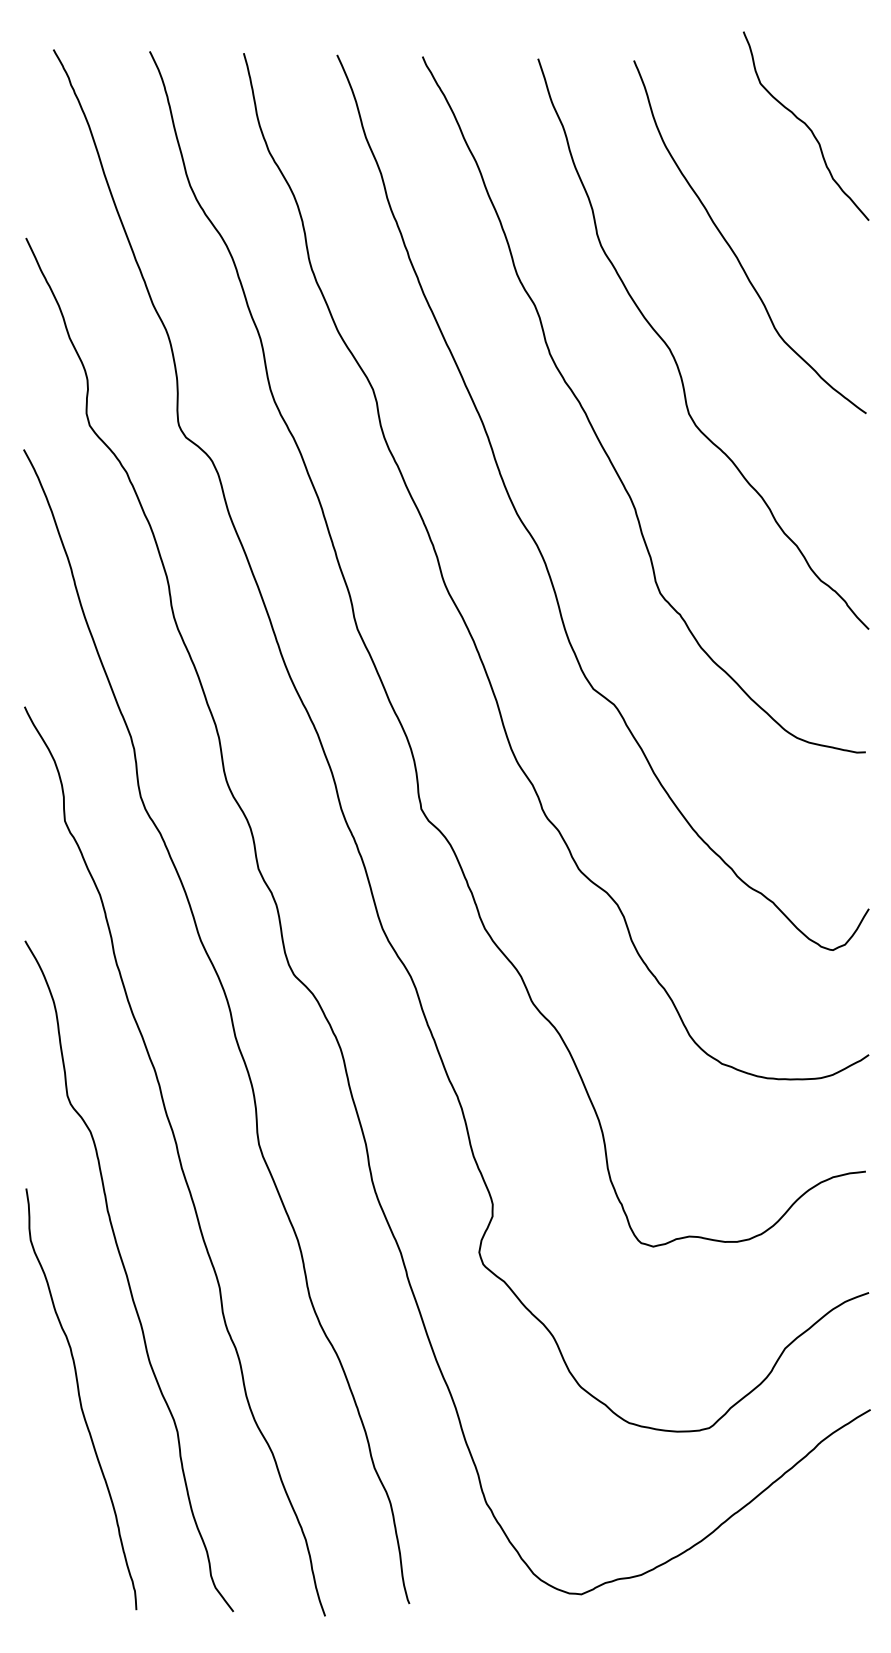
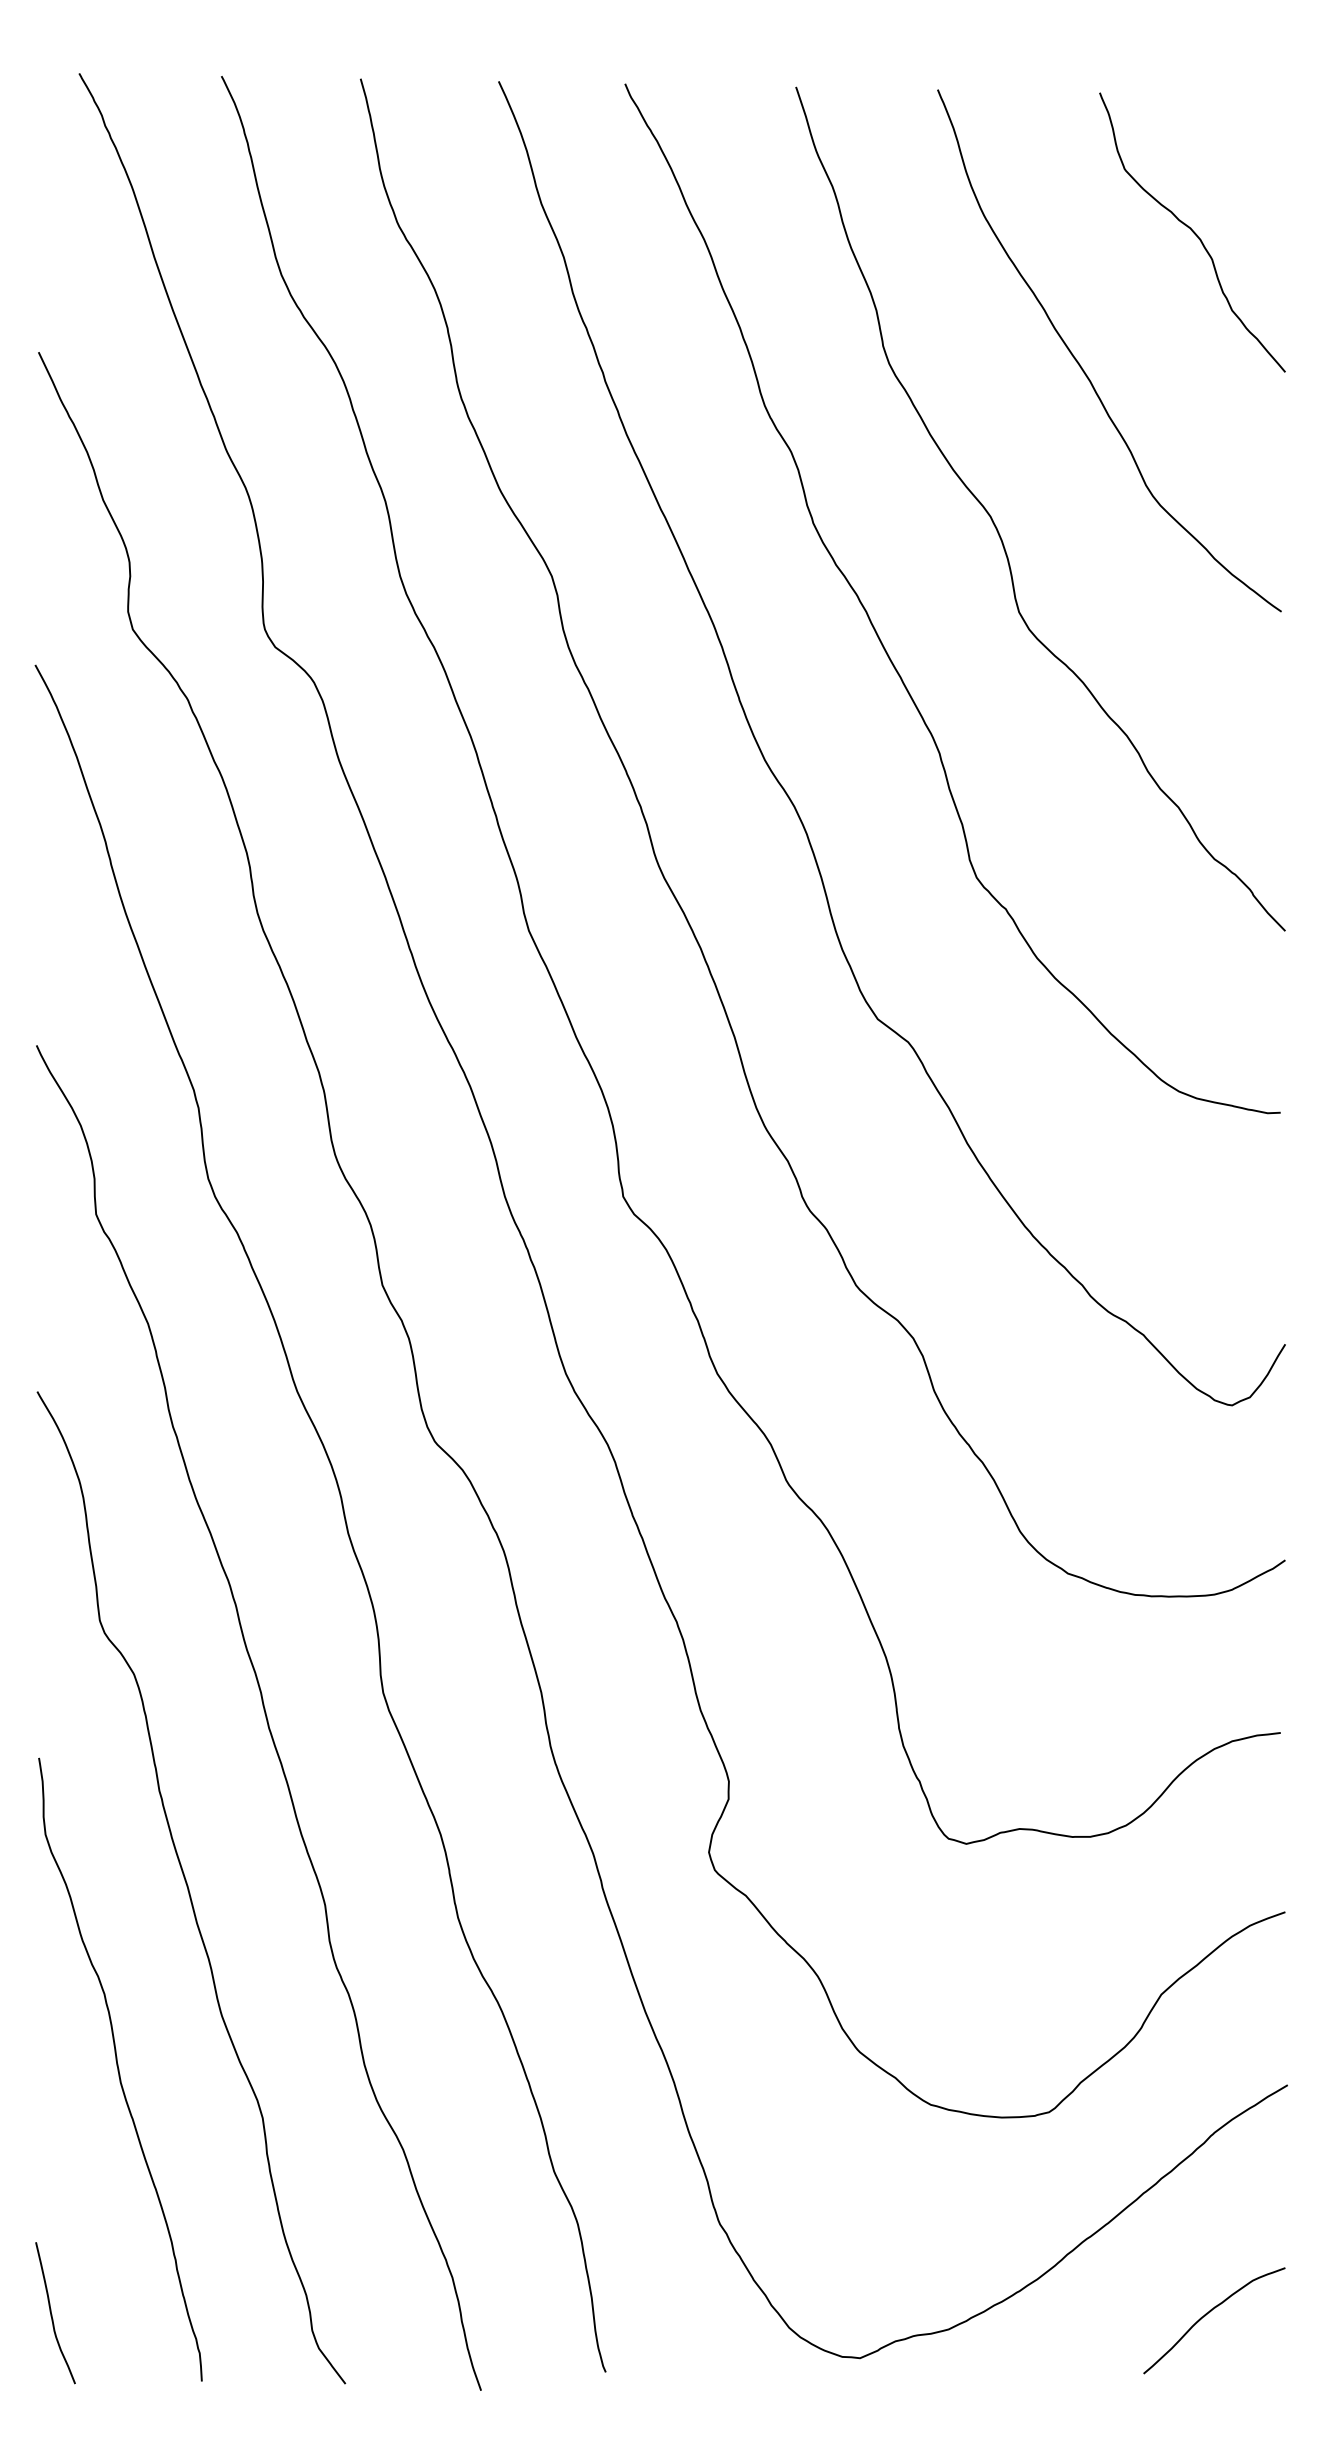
curve: (806, 125) -> (1192, 231), moved
curve: (35, 1563) -> (52, 2312), added
curve: (817, 1564) -> (1209, 2314), added

